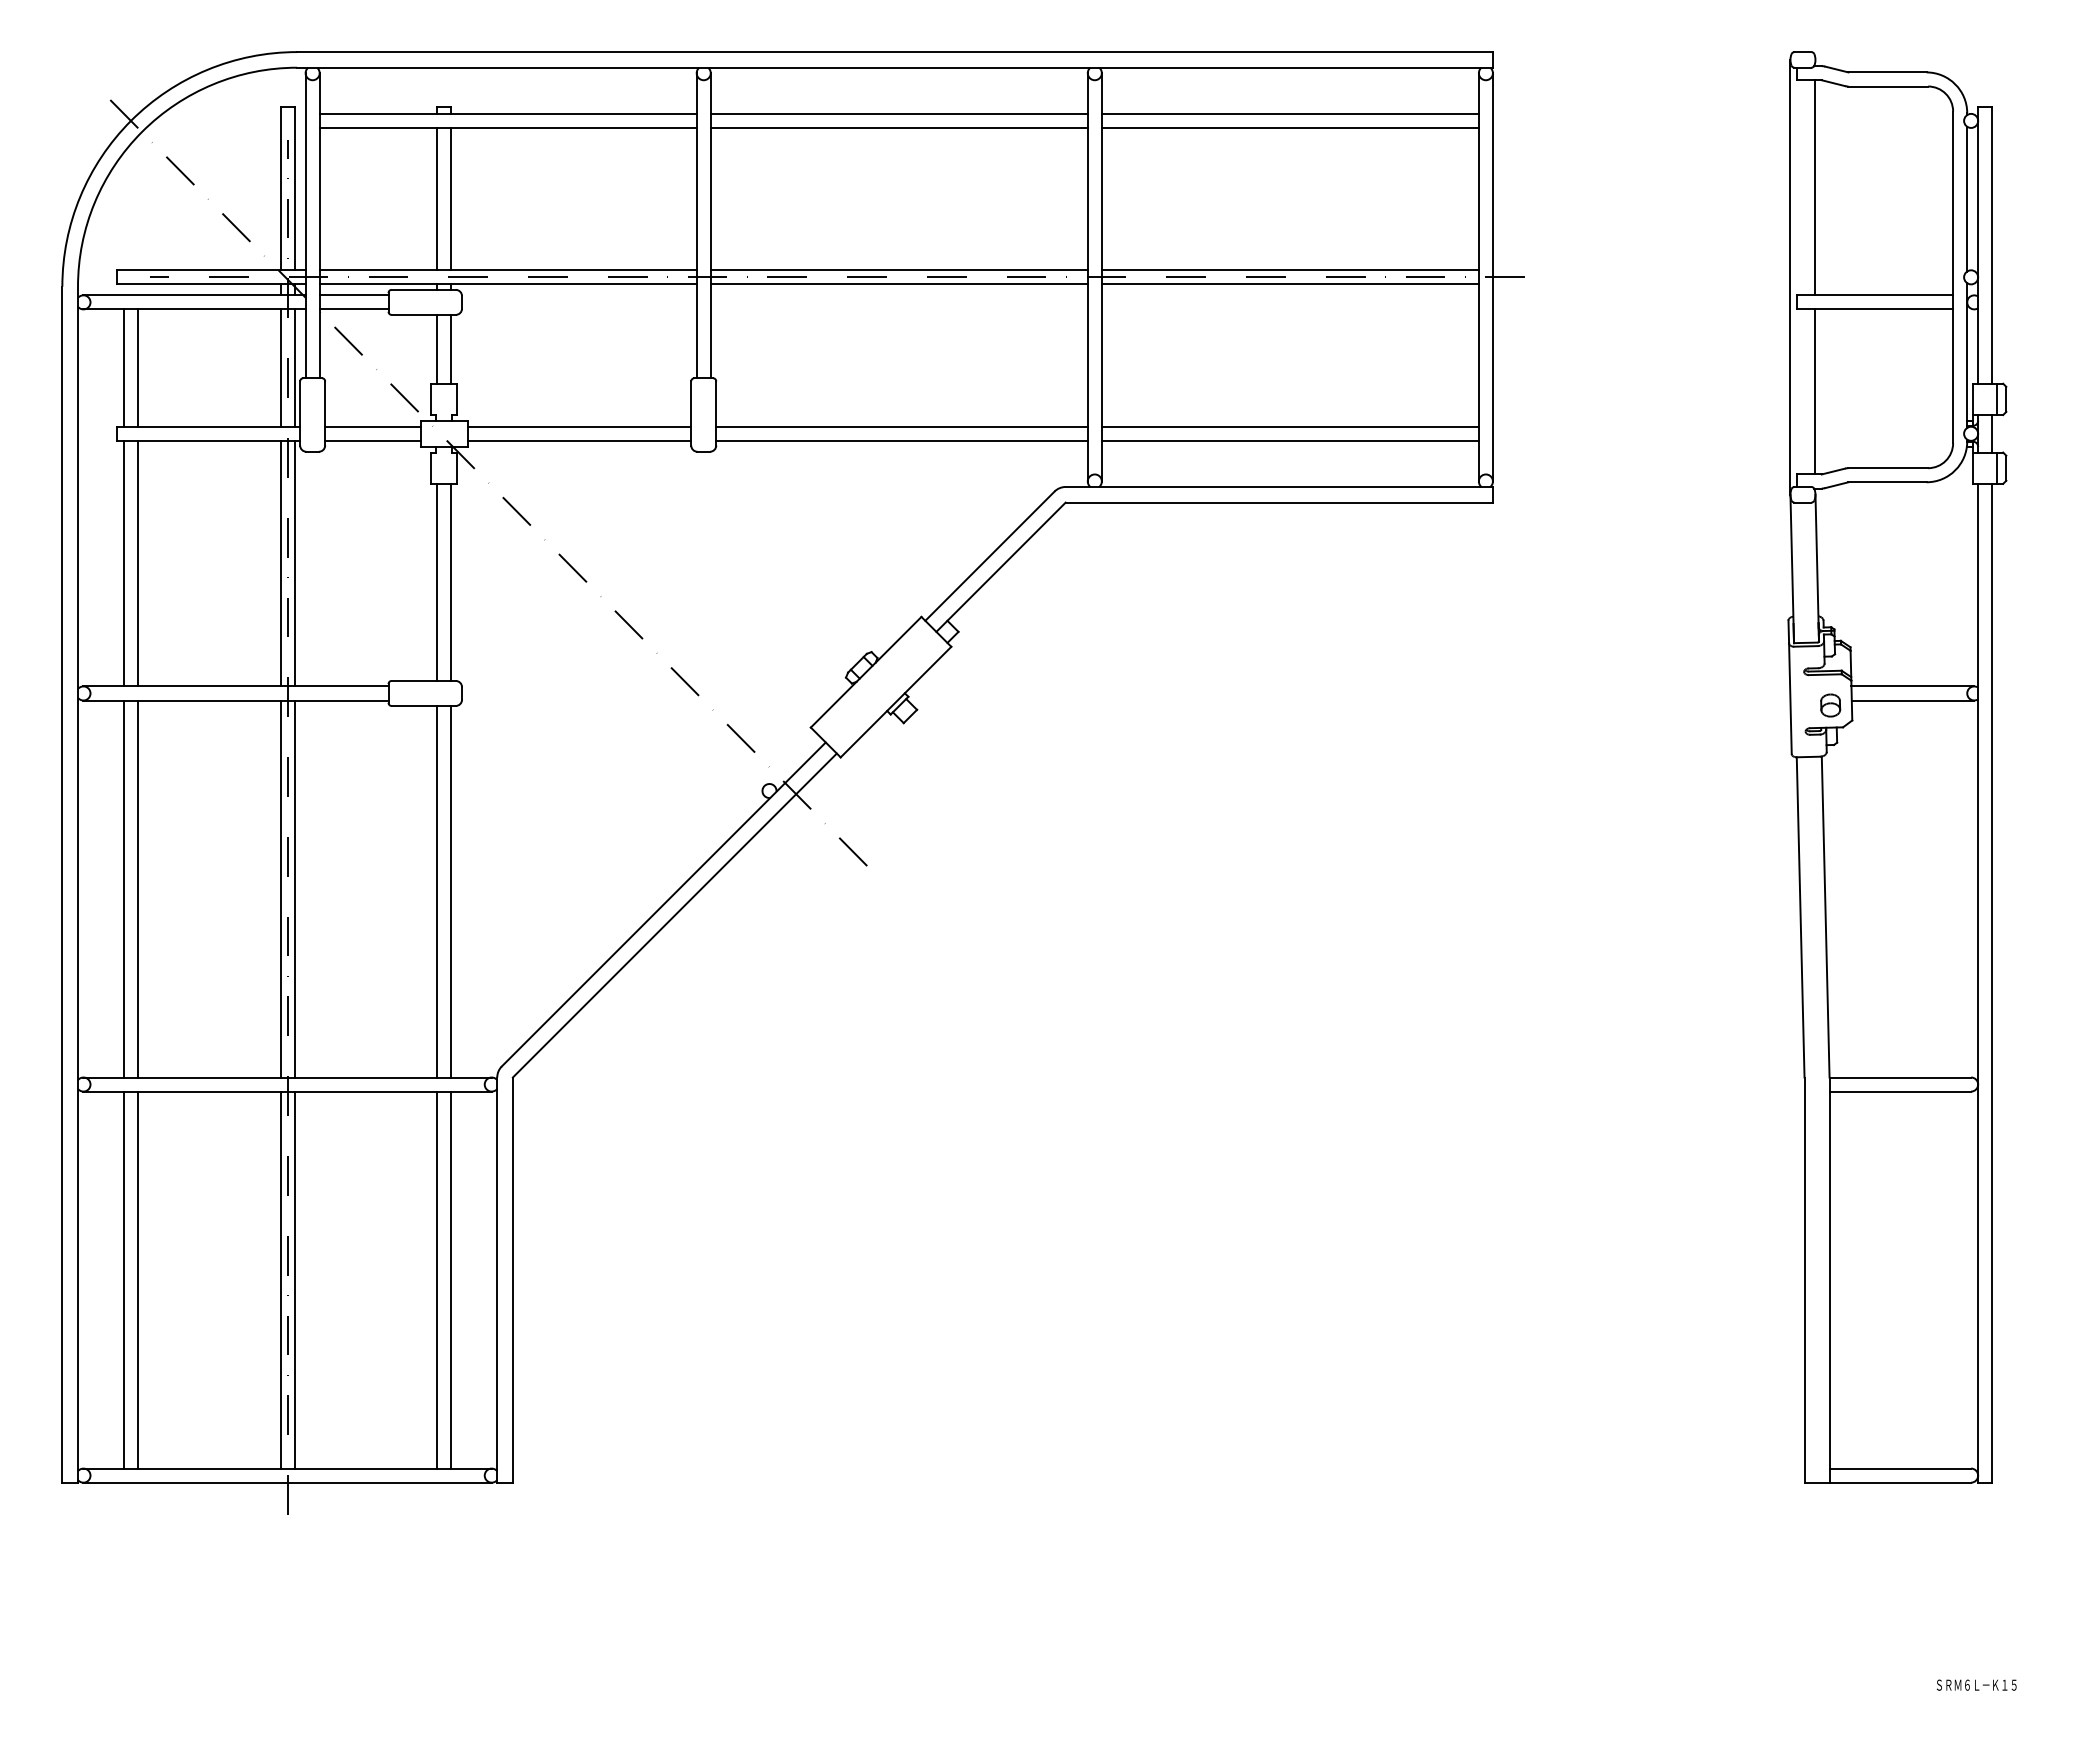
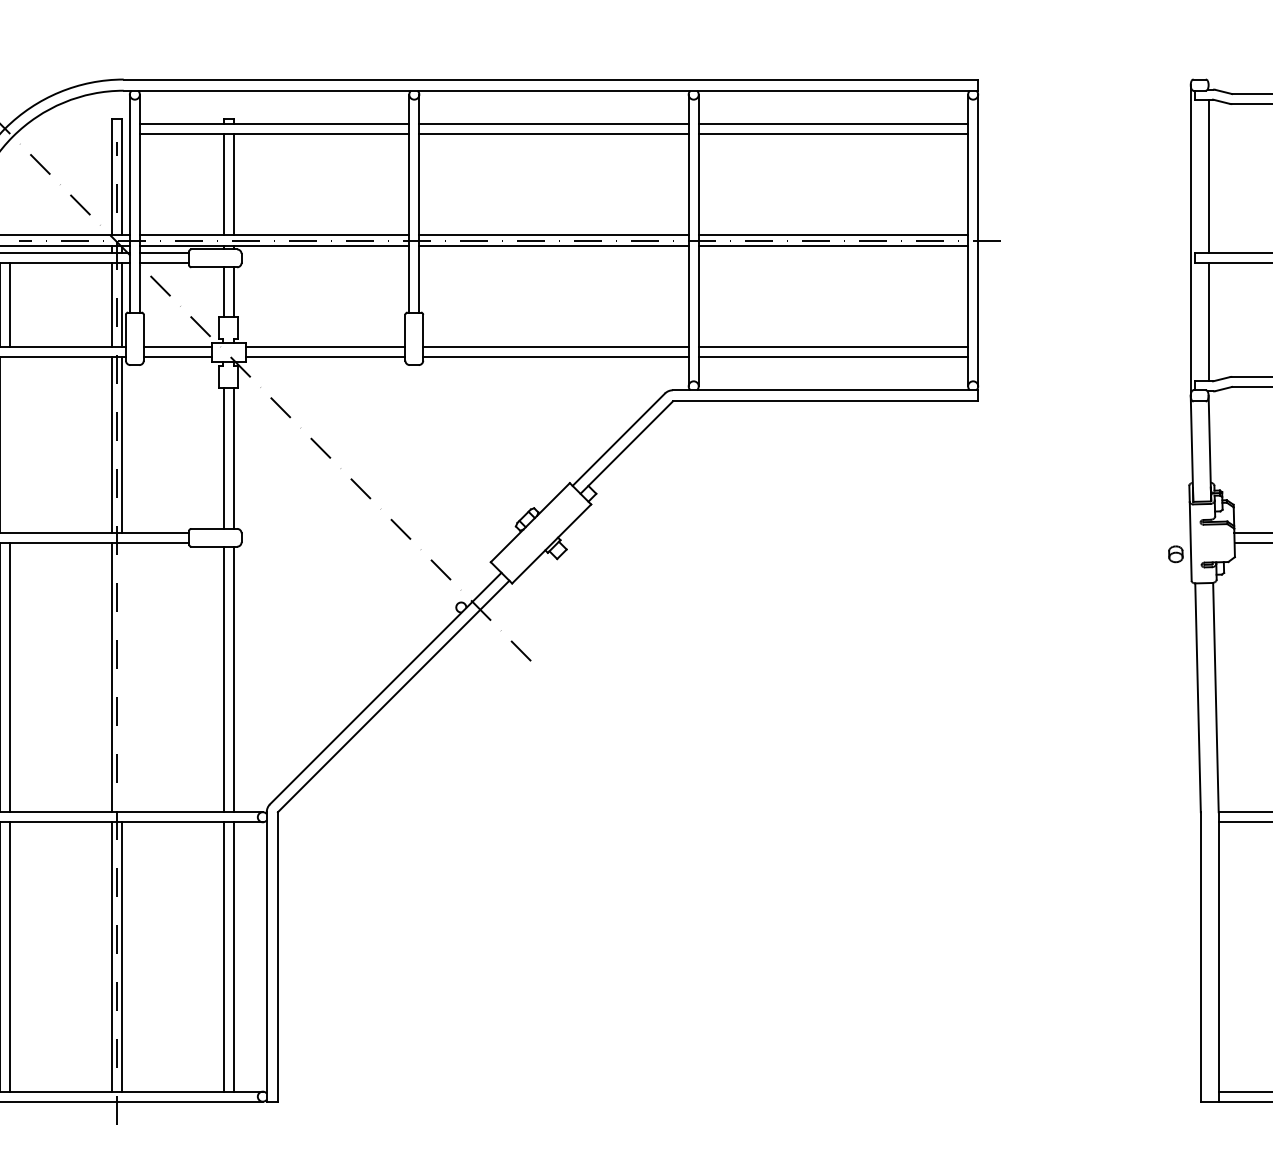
line: (138, 563) -> (10, 444), removed
part: (1830, 705) -> (1175, 554), moved
line: (294, 888) -> (121, 677), removed

